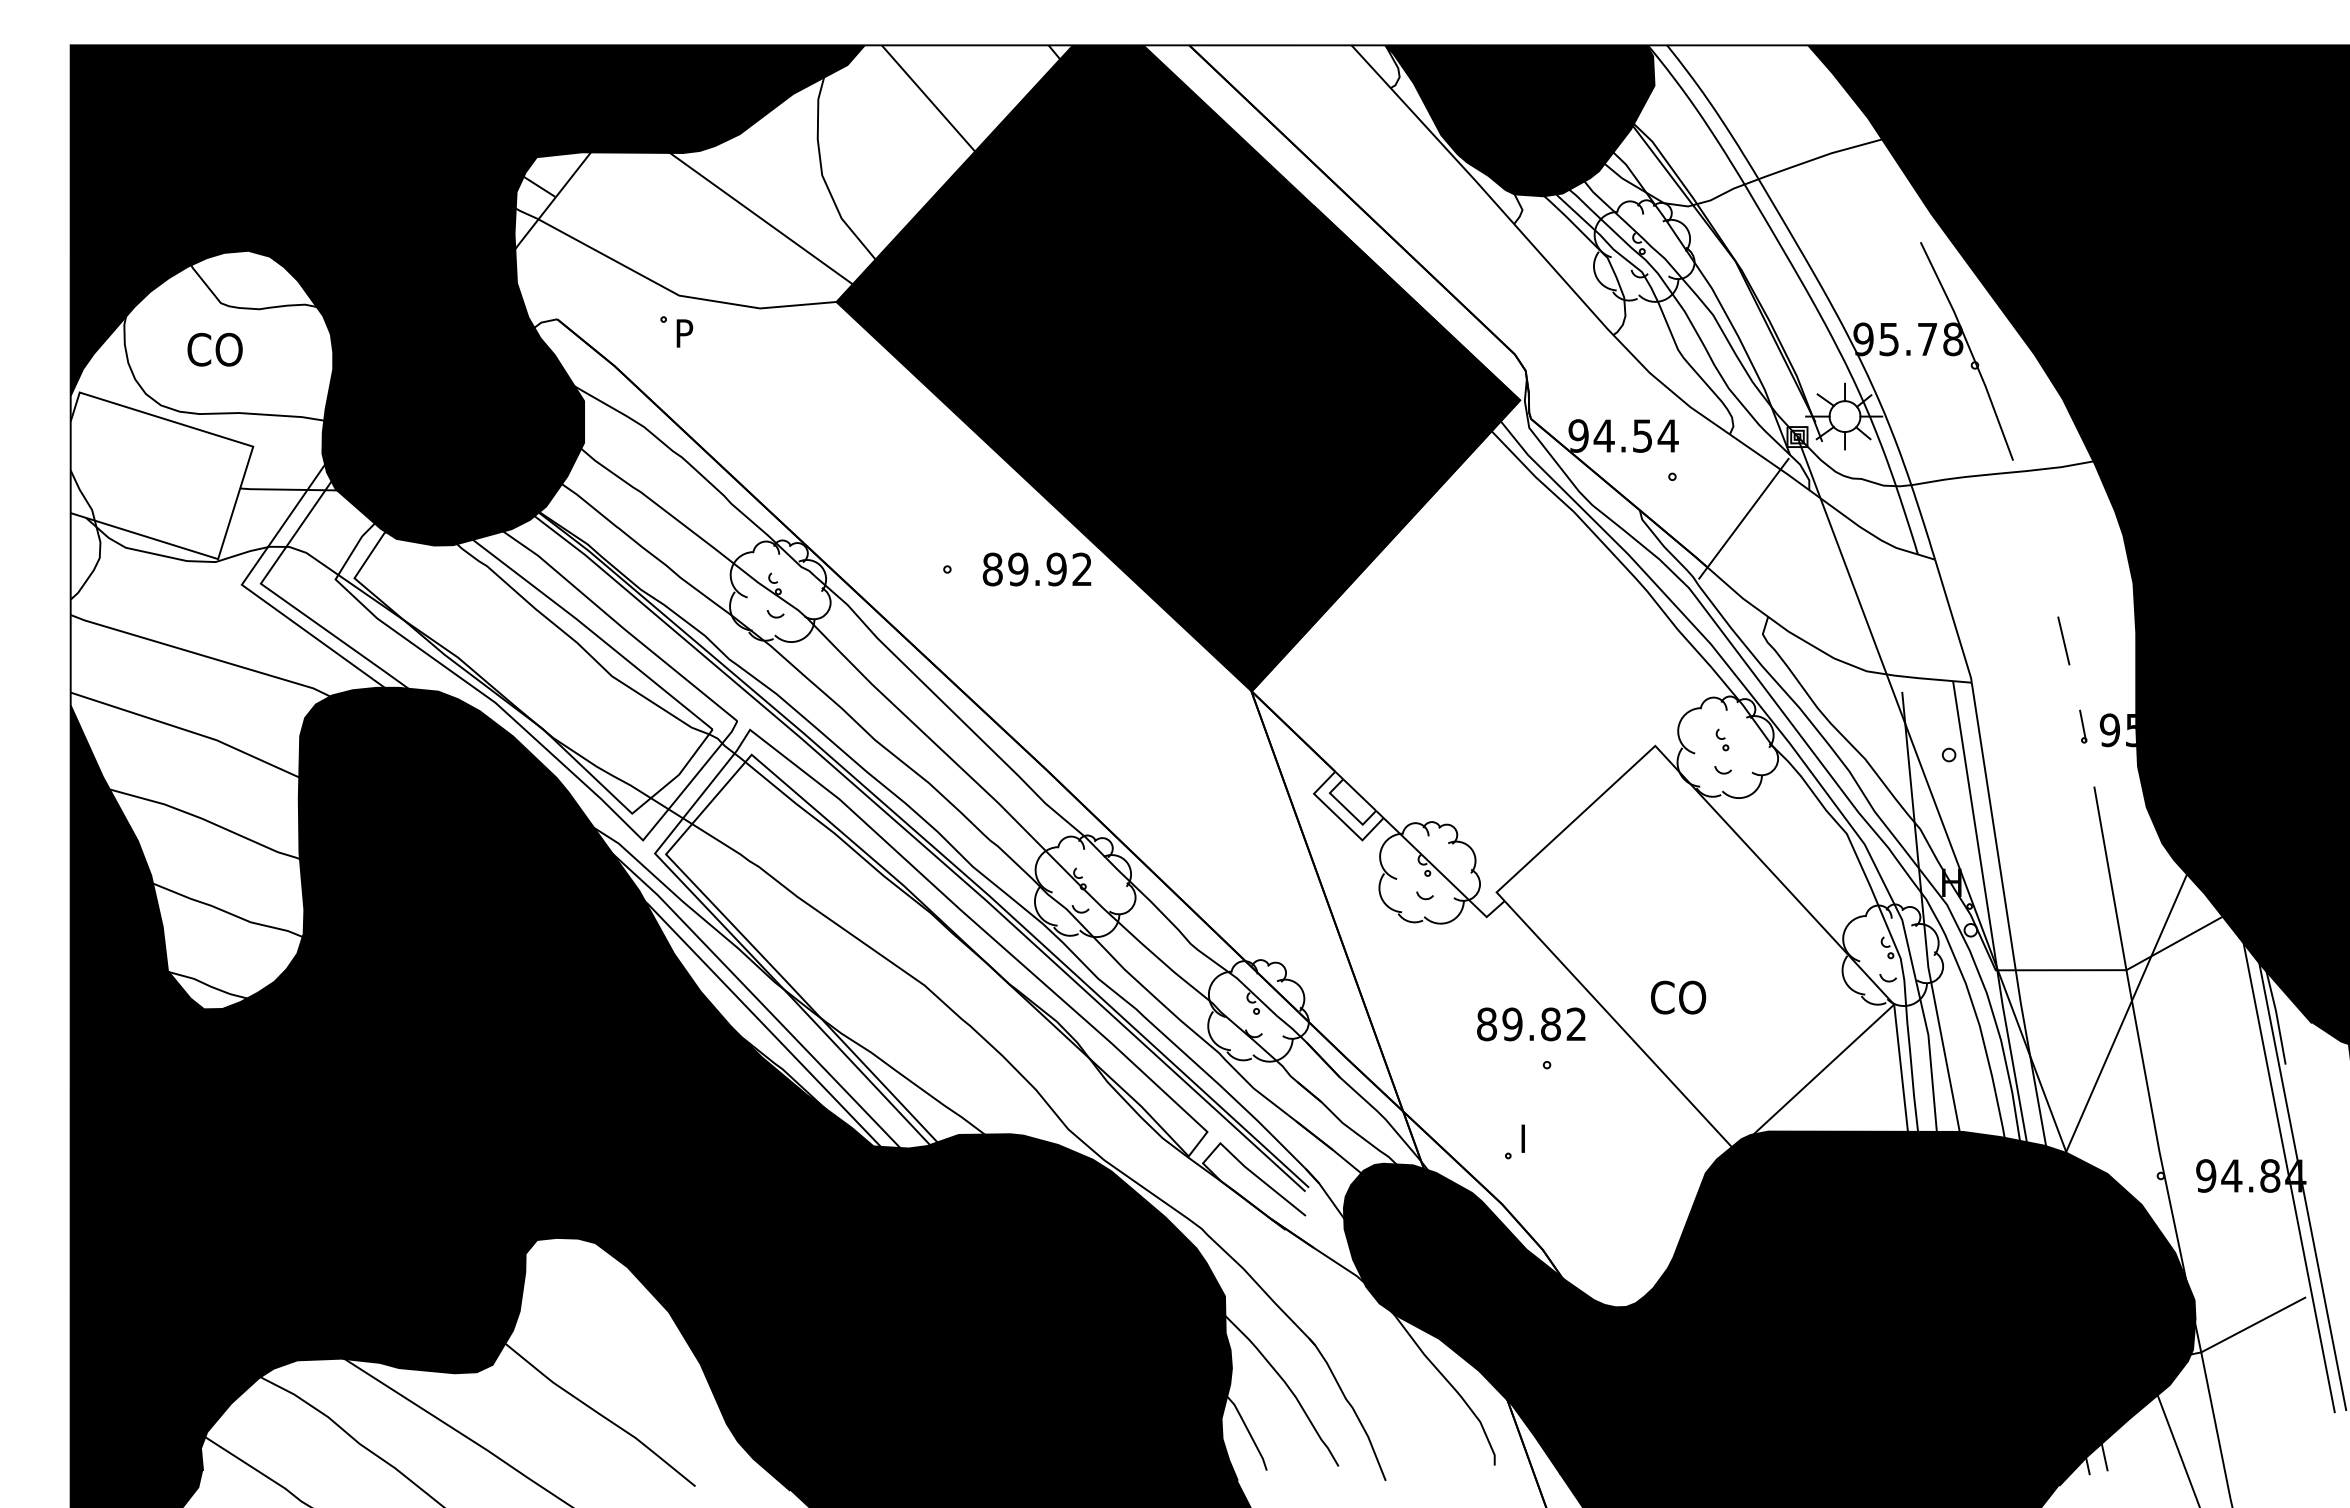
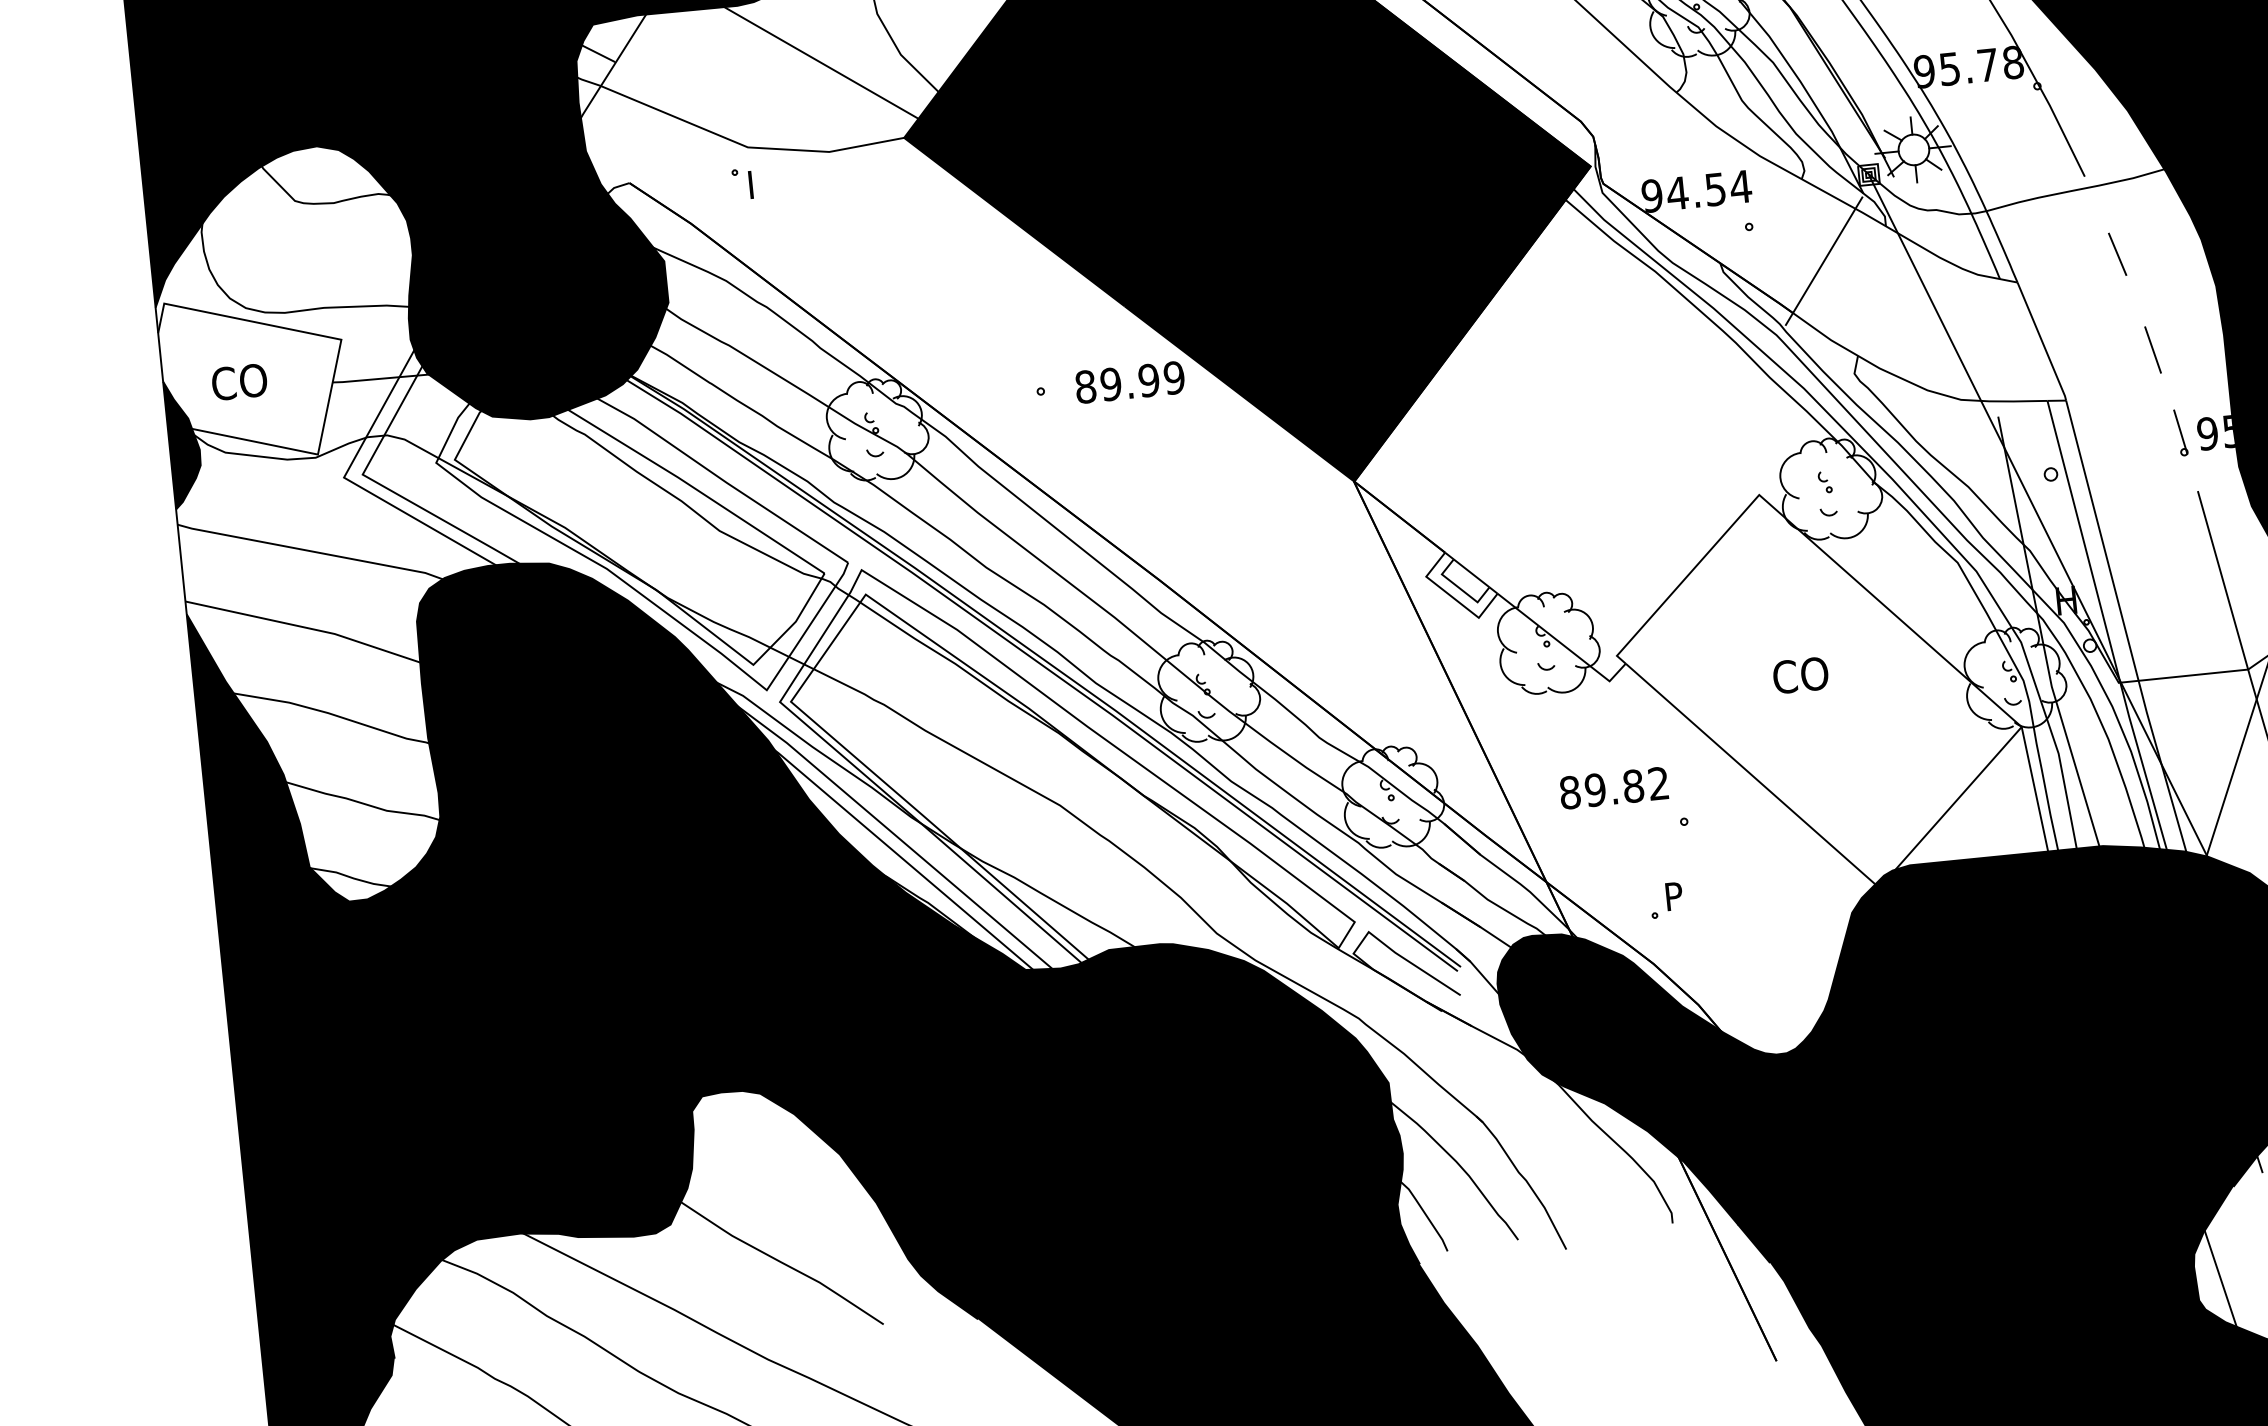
text: (686, 327) -> (758, 178), P -> I
text: (214, 349) -> (238, 381), moved
fill: (85, 534) -> (184, 443), added
line: (2037, 541) -> (2117, 254), added
text: (1082, 569) -> (1174, 377), 89.92 -> 89.99
part: (2082, 726) -> (2180, 432), size x1.43
text: (1678, 997) -> (1800, 675), moved
text: (1531, 1024) -> (1614, 788), moved
text: (1531, 1132) -> (1675, 890), I -> P

